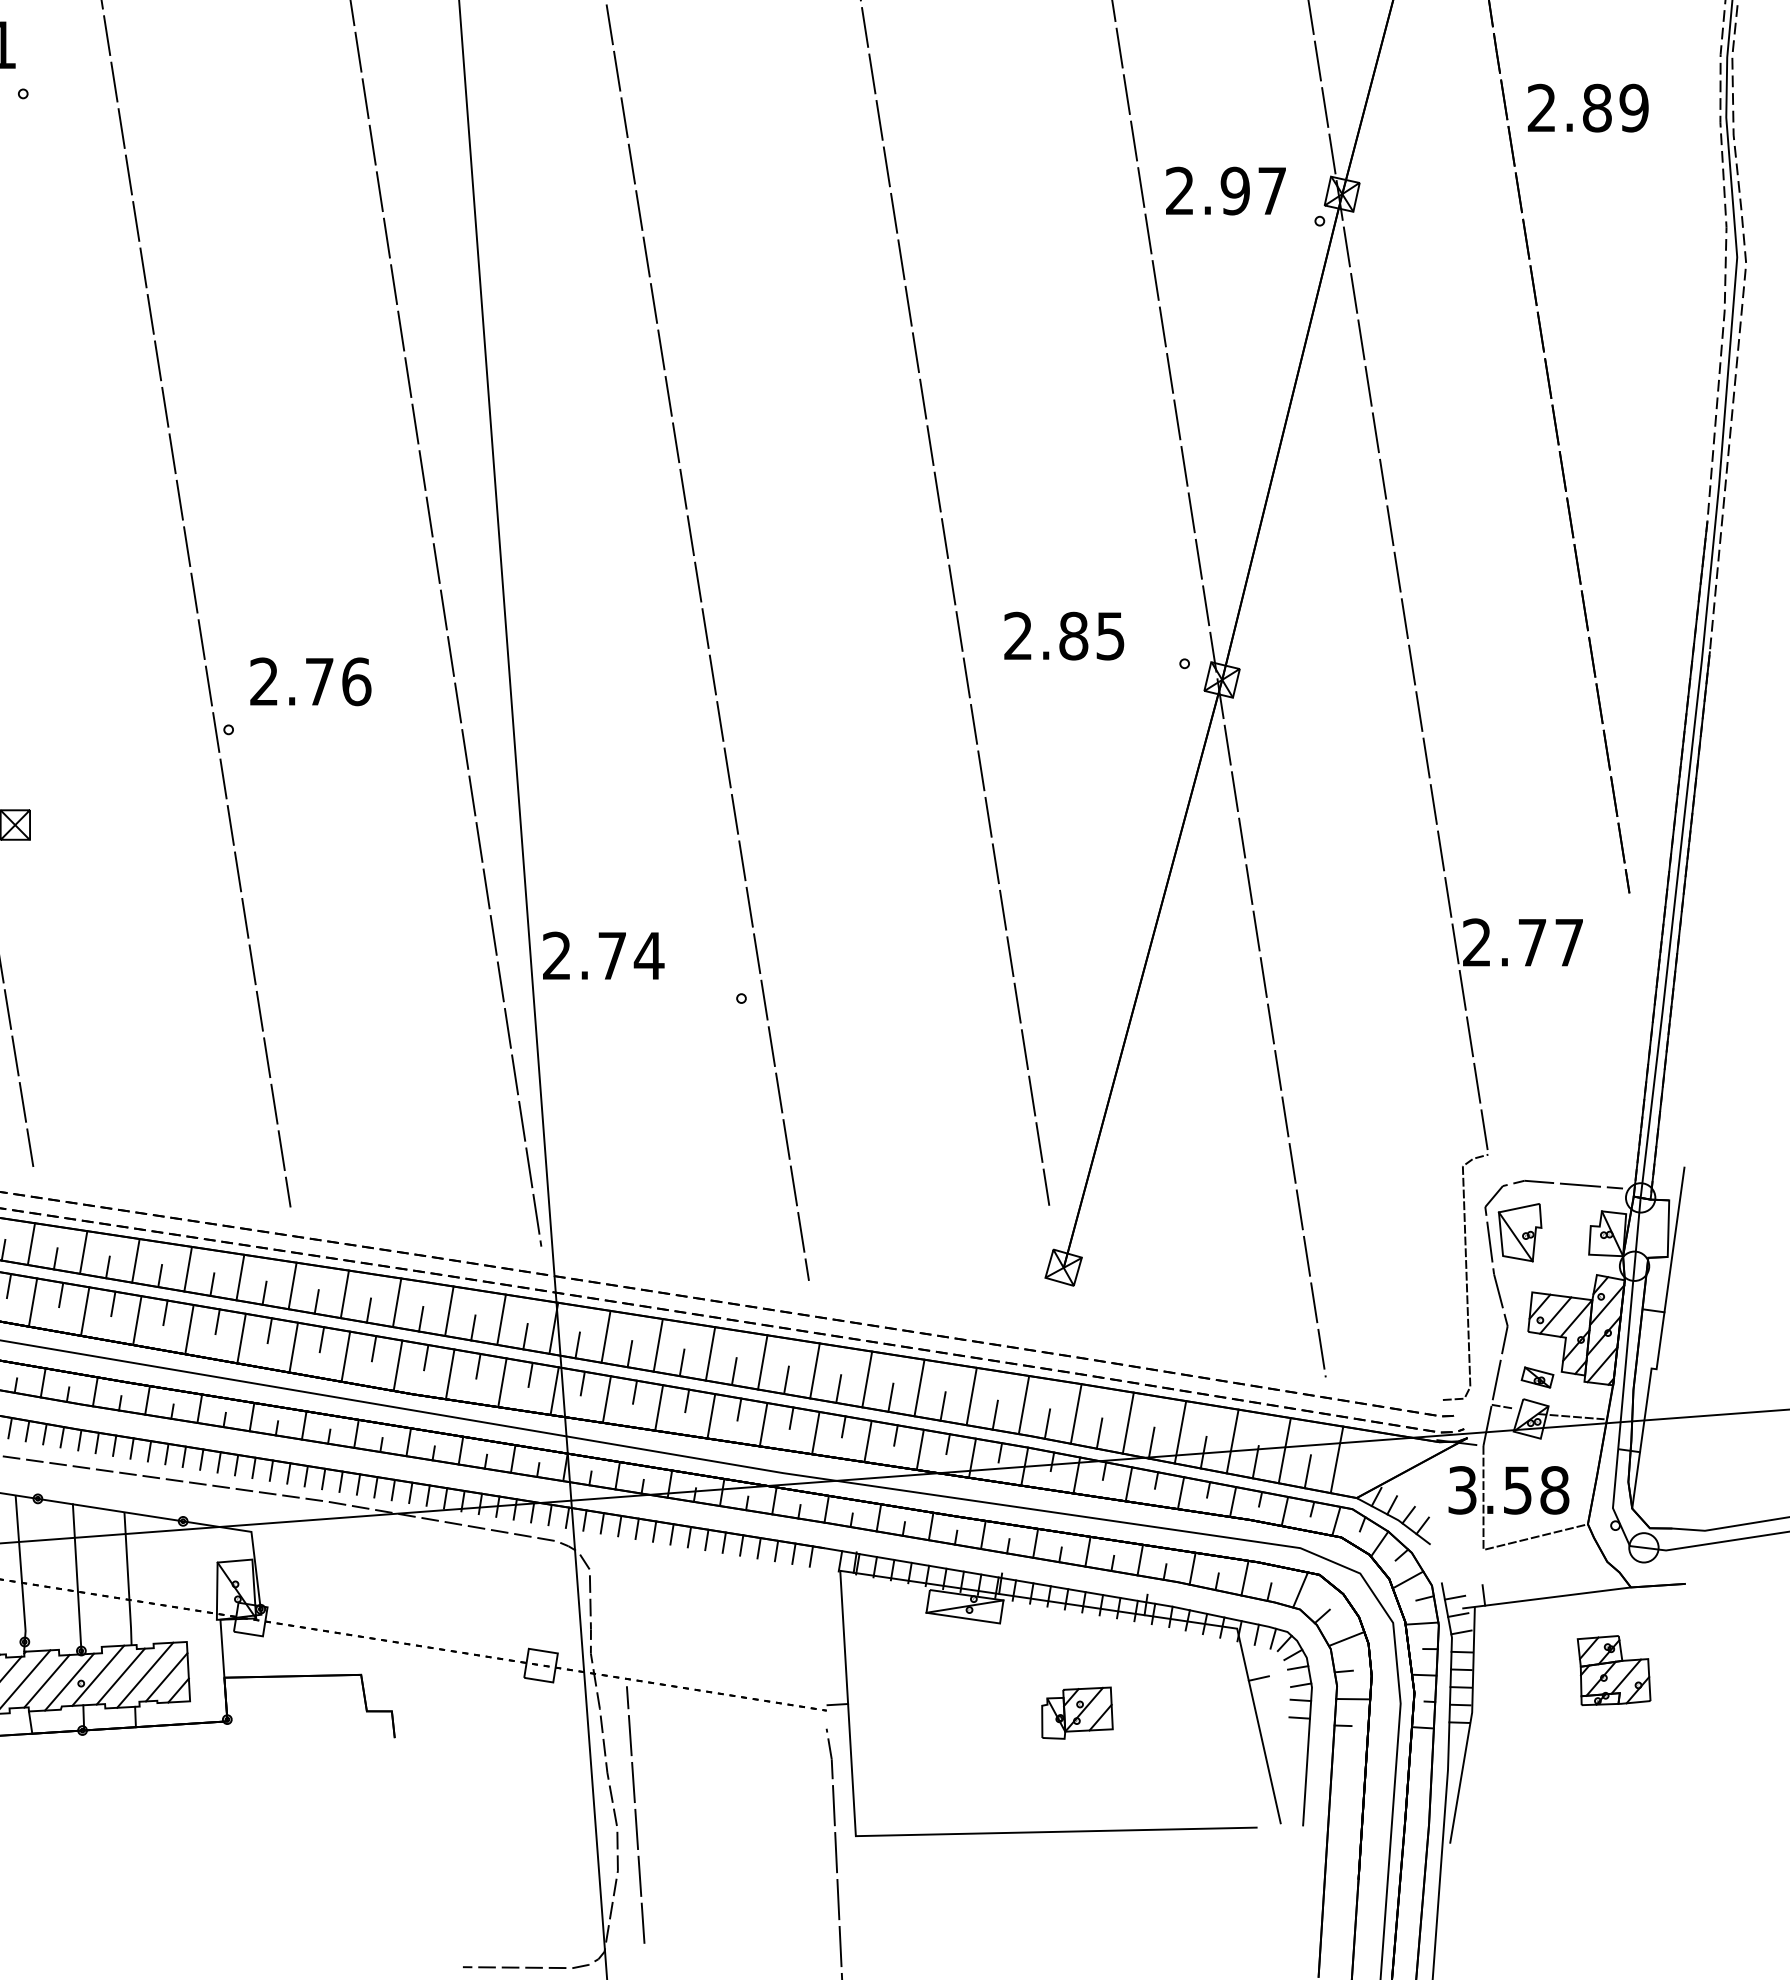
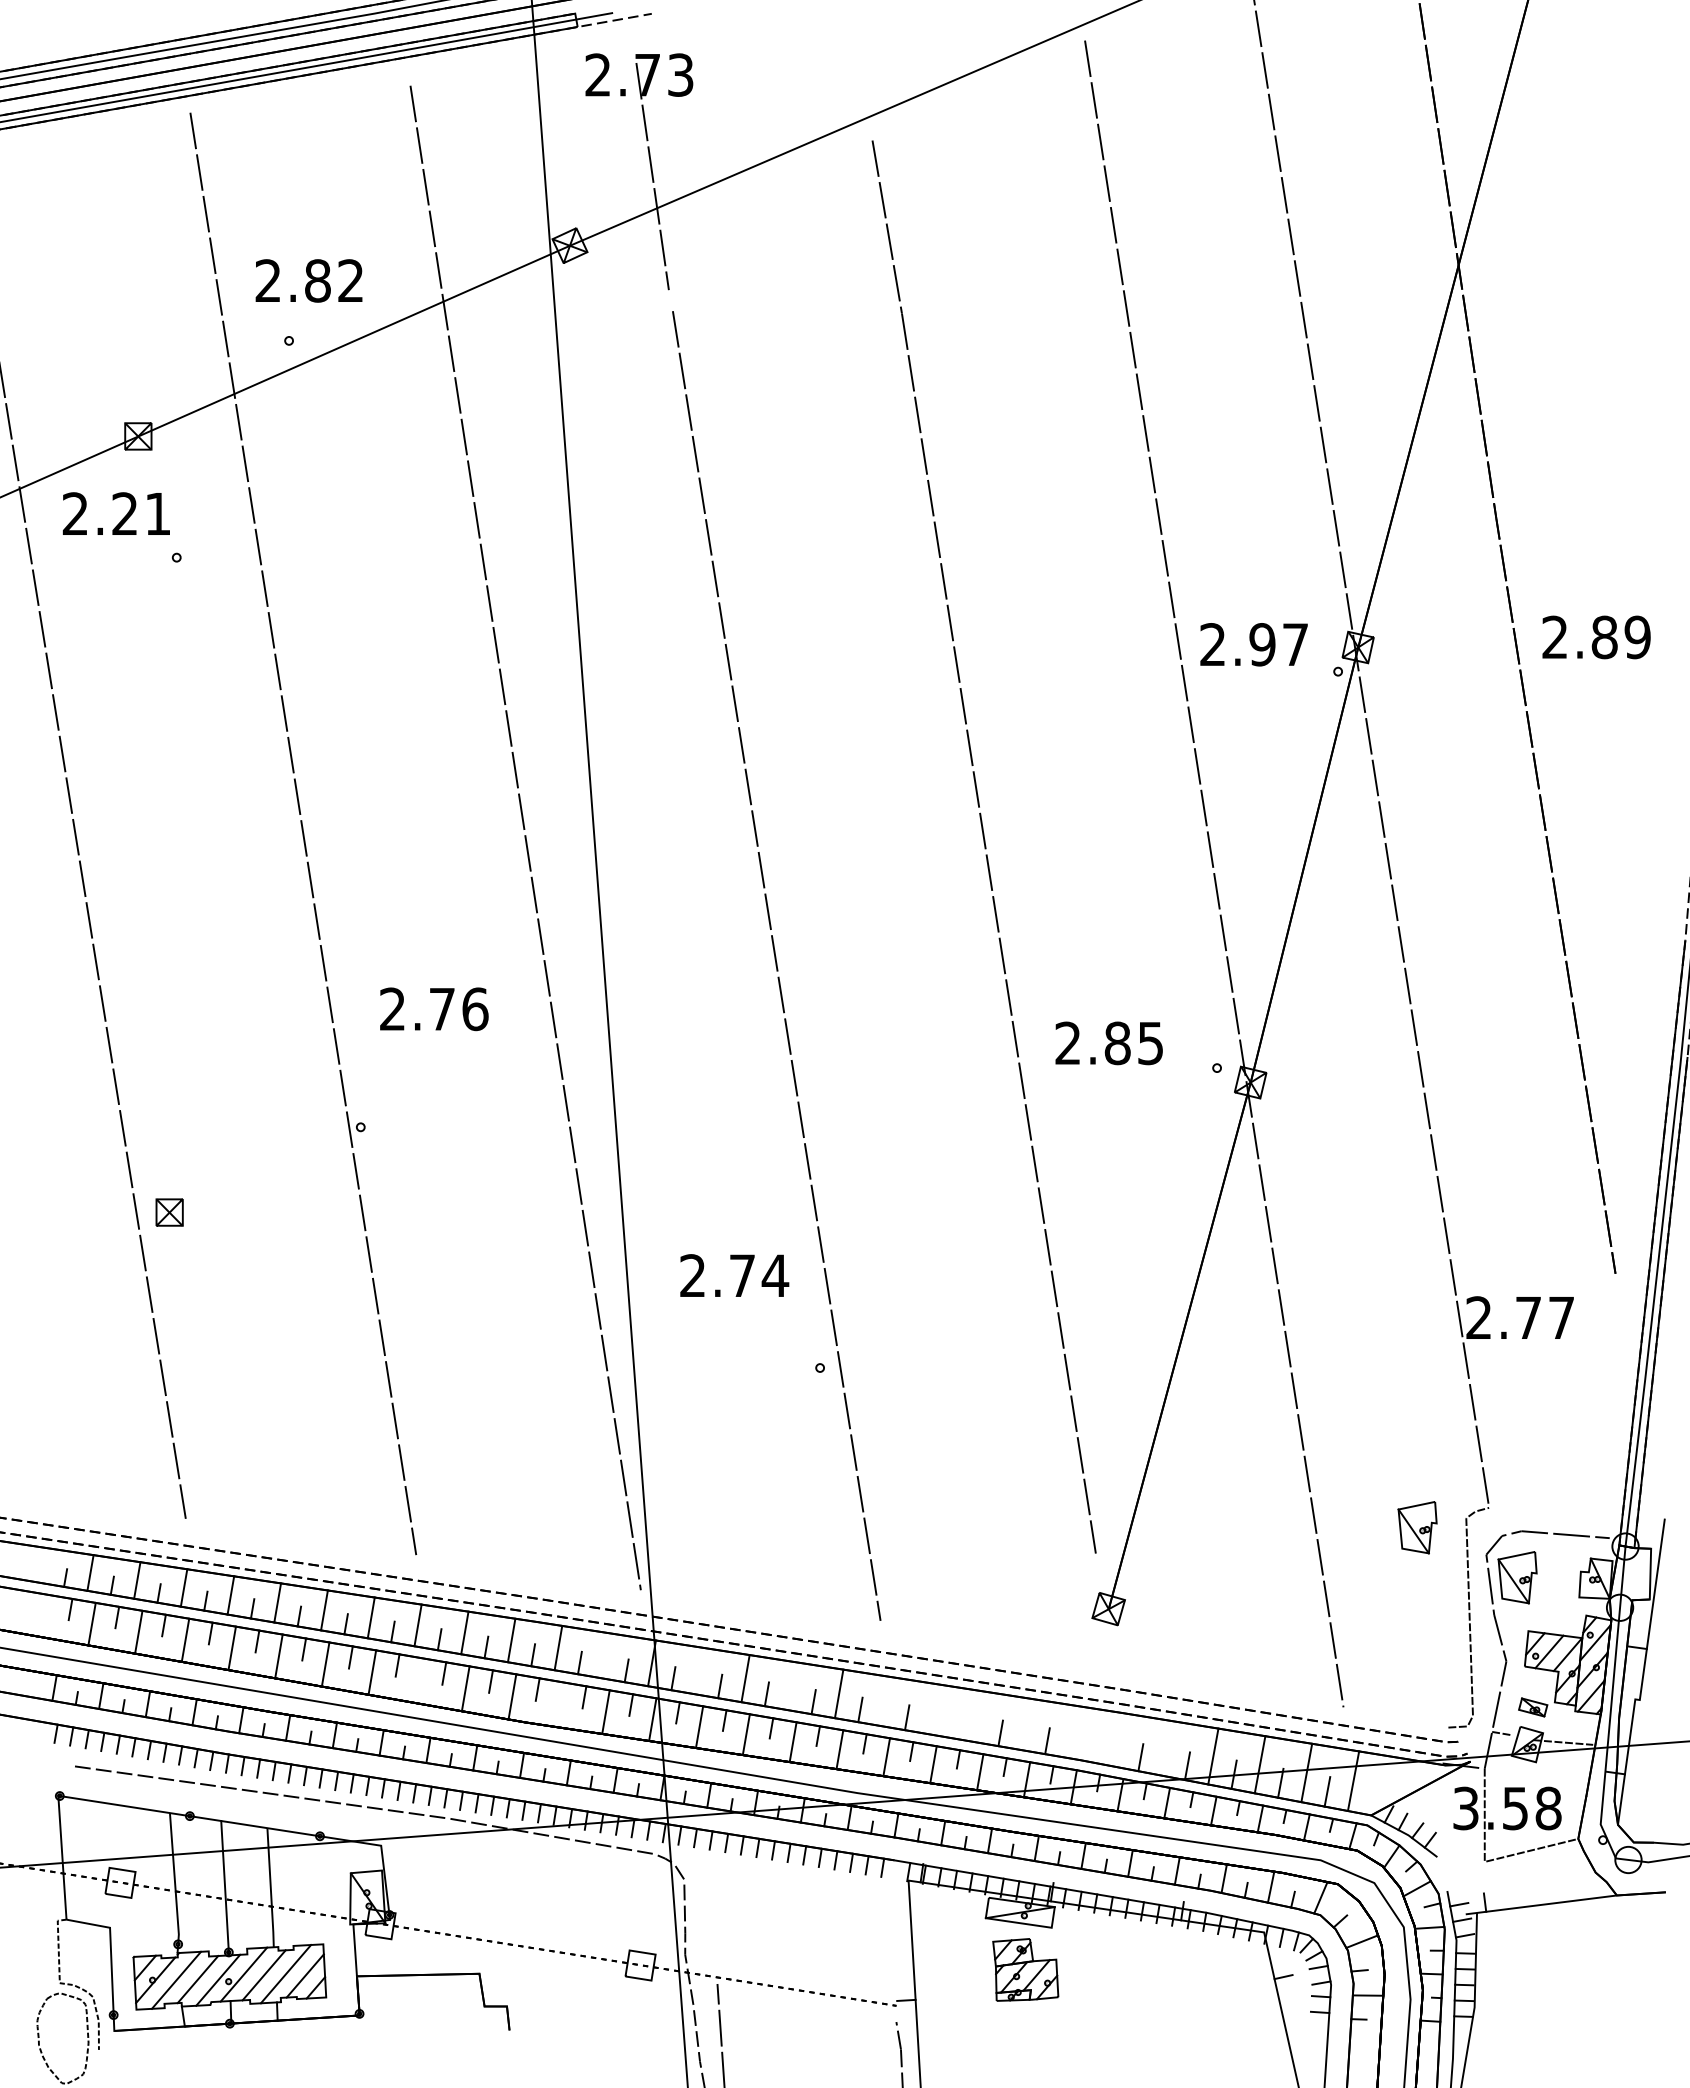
text: (1588, 108) -> (1596, 637), moved
text: (310, 682) -> (434, 1009), moved
text: (603, 955) -> (734, 1275), moved
part: (1408, 1176) -> (1417, 1527), added
line: (501, 1319) -> (605, 1655), removed
line: (605, 1336) -> (698, 1670), removed
line: (293, 1347) -> (418, 1680), removed
line: (710, 1354) -> (792, 1686), removed
line: (814, 1370) -> (885, 1701), removed
line: (450, 1374) -> (559, 1704), removed
line: (866, 1379) -> (932, 1709), removed
line: (919, 1387) -> (979, 1716), removed
line: (970, 1396) -> (1025, 1724), removed
line: (890, 1397) -> (953, 1725), removed
line: (1023, 1405) -> (1072, 1732), removed
line: (1075, 1413) -> (1119, 1739), removed
line: (1128, 1422) -> (1166, 1747), removed
line: (1046, 1424) -> (1093, 1749), removed
part: (1613, 1670) -> (1025, 1969), moved
part: (1076, 1712) -> (1120, 2007), removed

